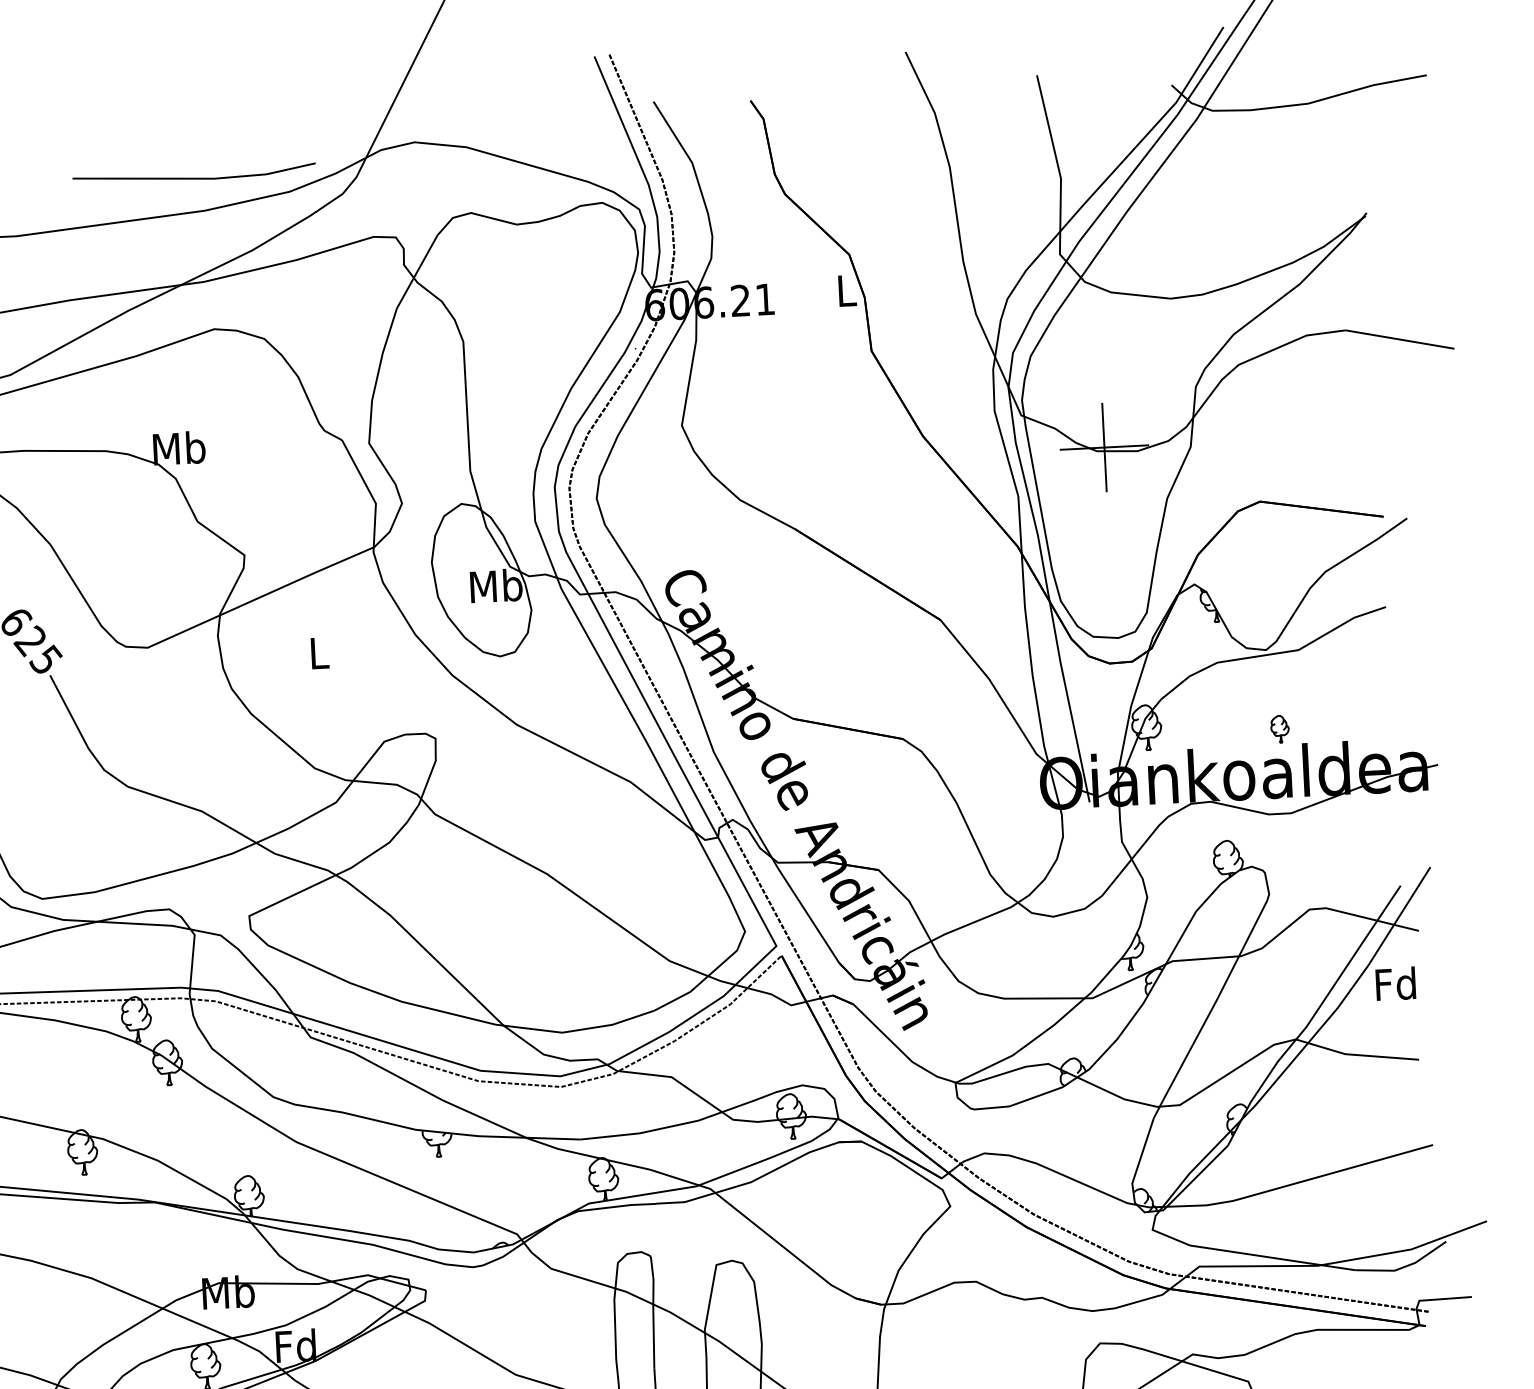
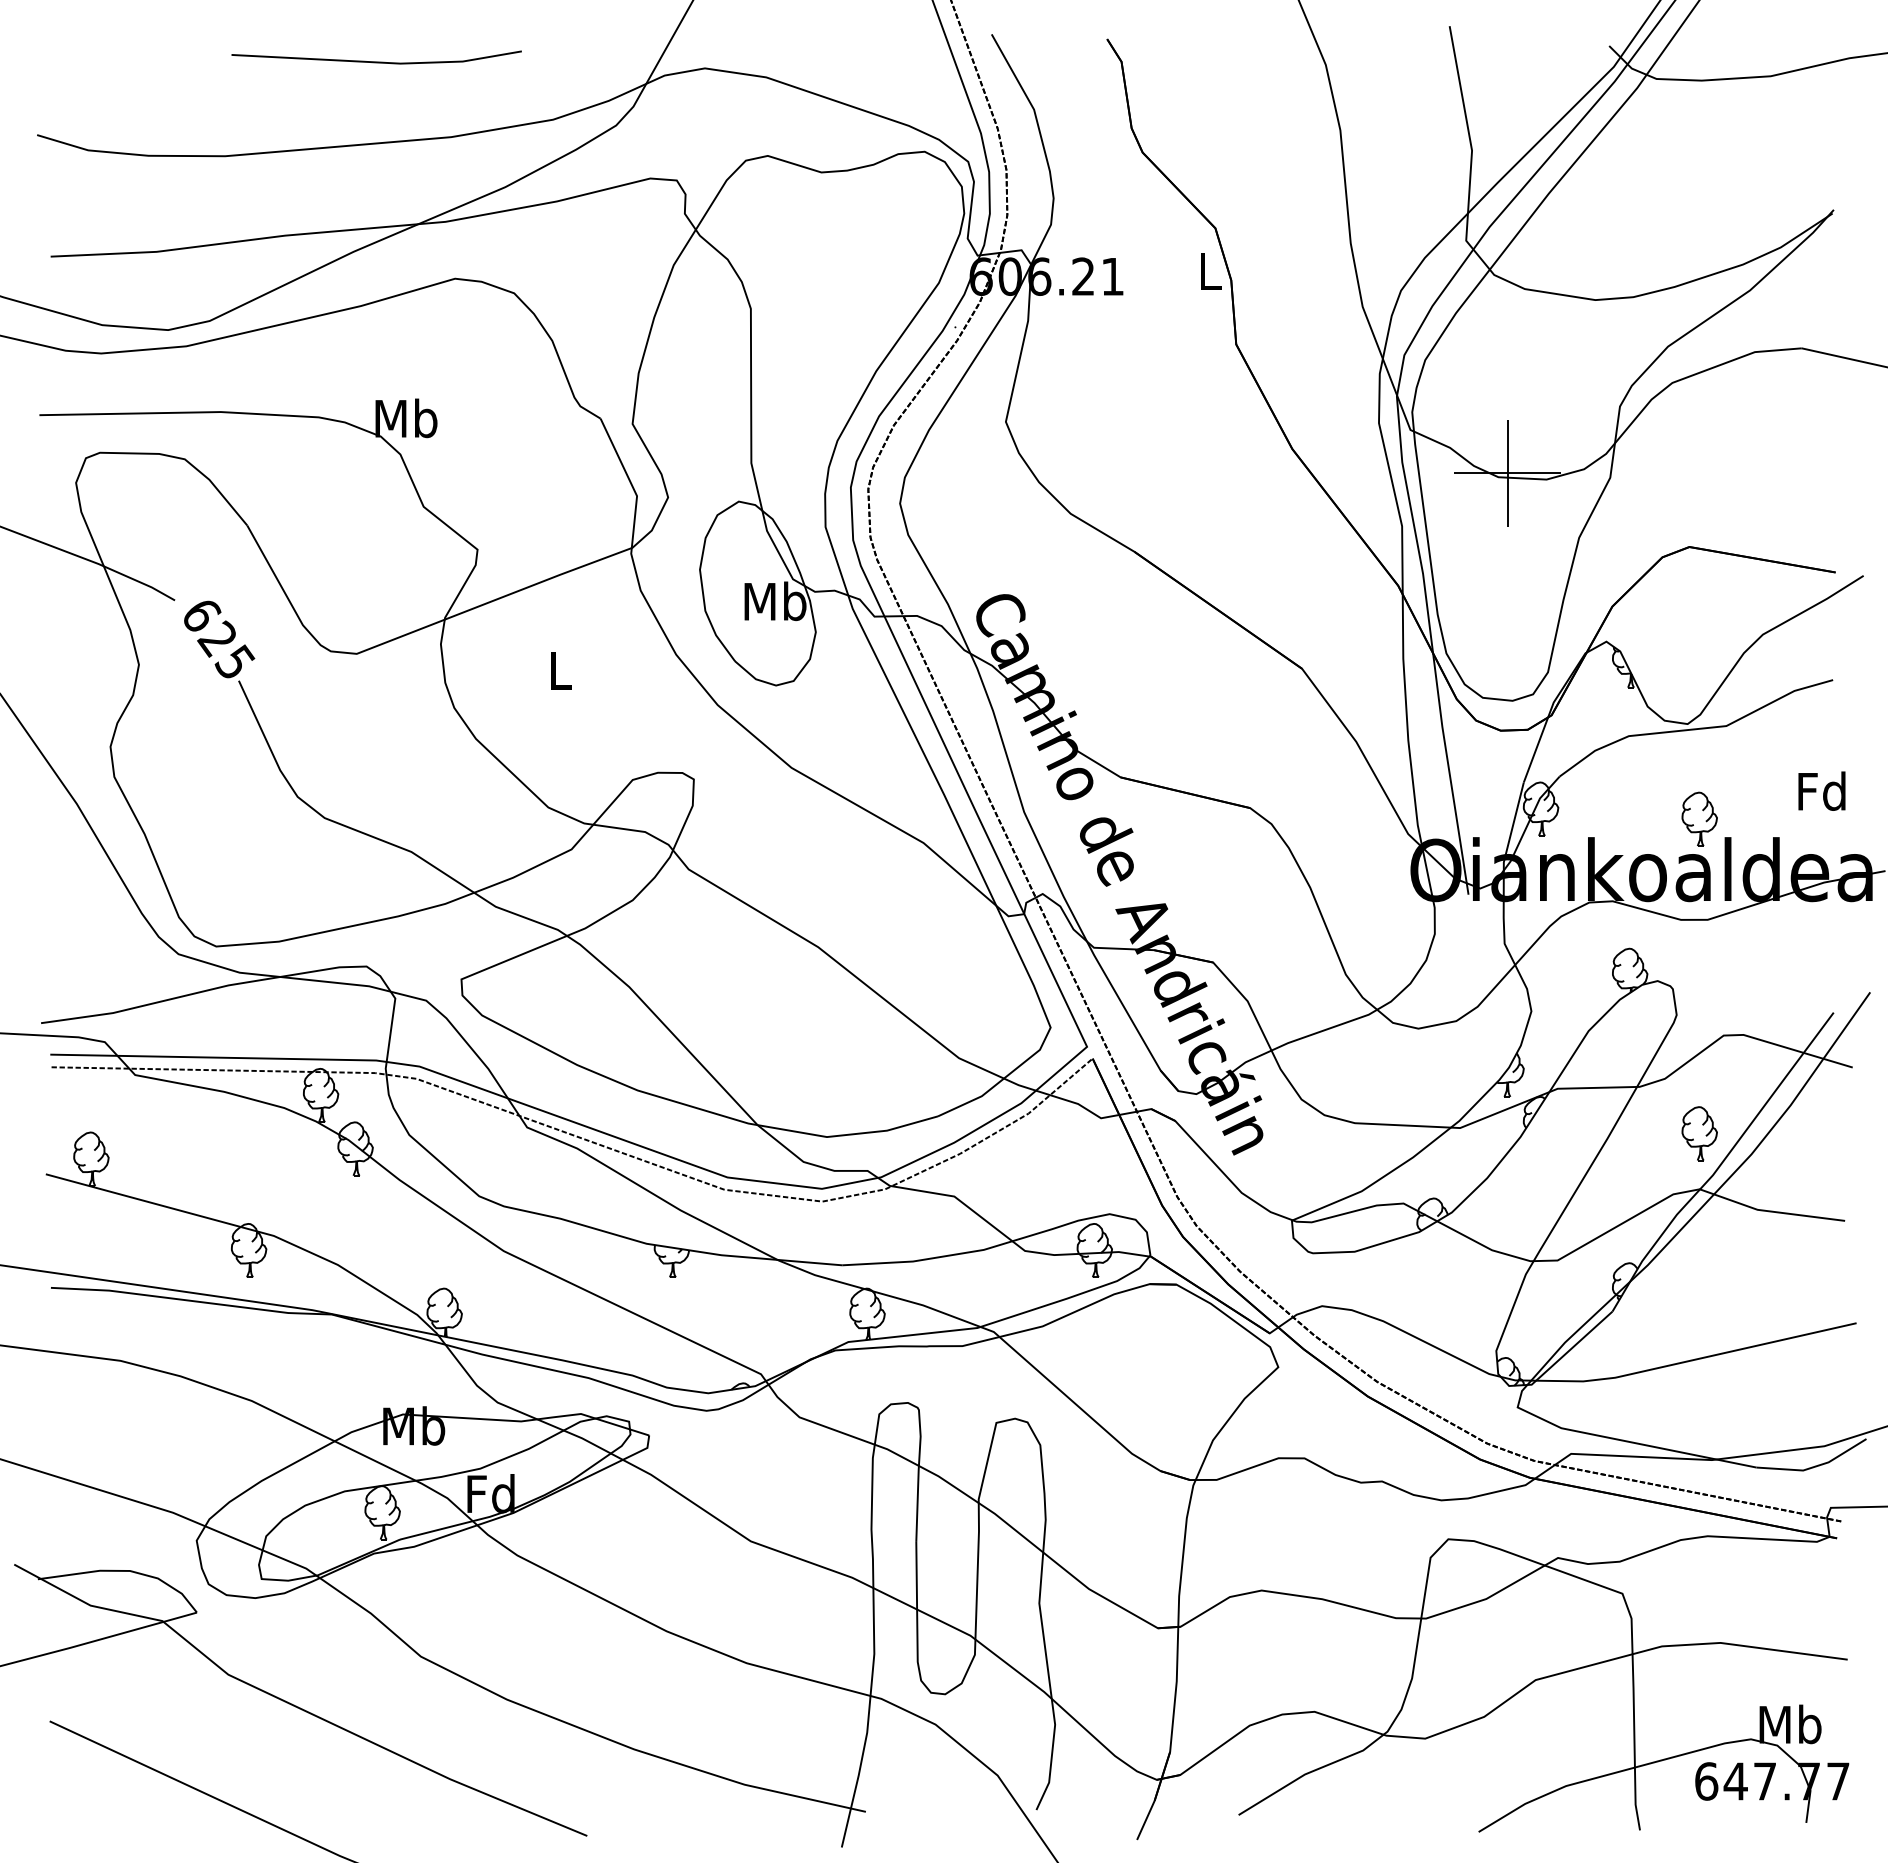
line: (194, 177) -> (376, 61), moved
part: (1279, 728) -> (1699, 818), size x1.67
text: (1395, 983) -> (1821, 790), moved
part: (1293, 992) -> (1699, 1133), added

